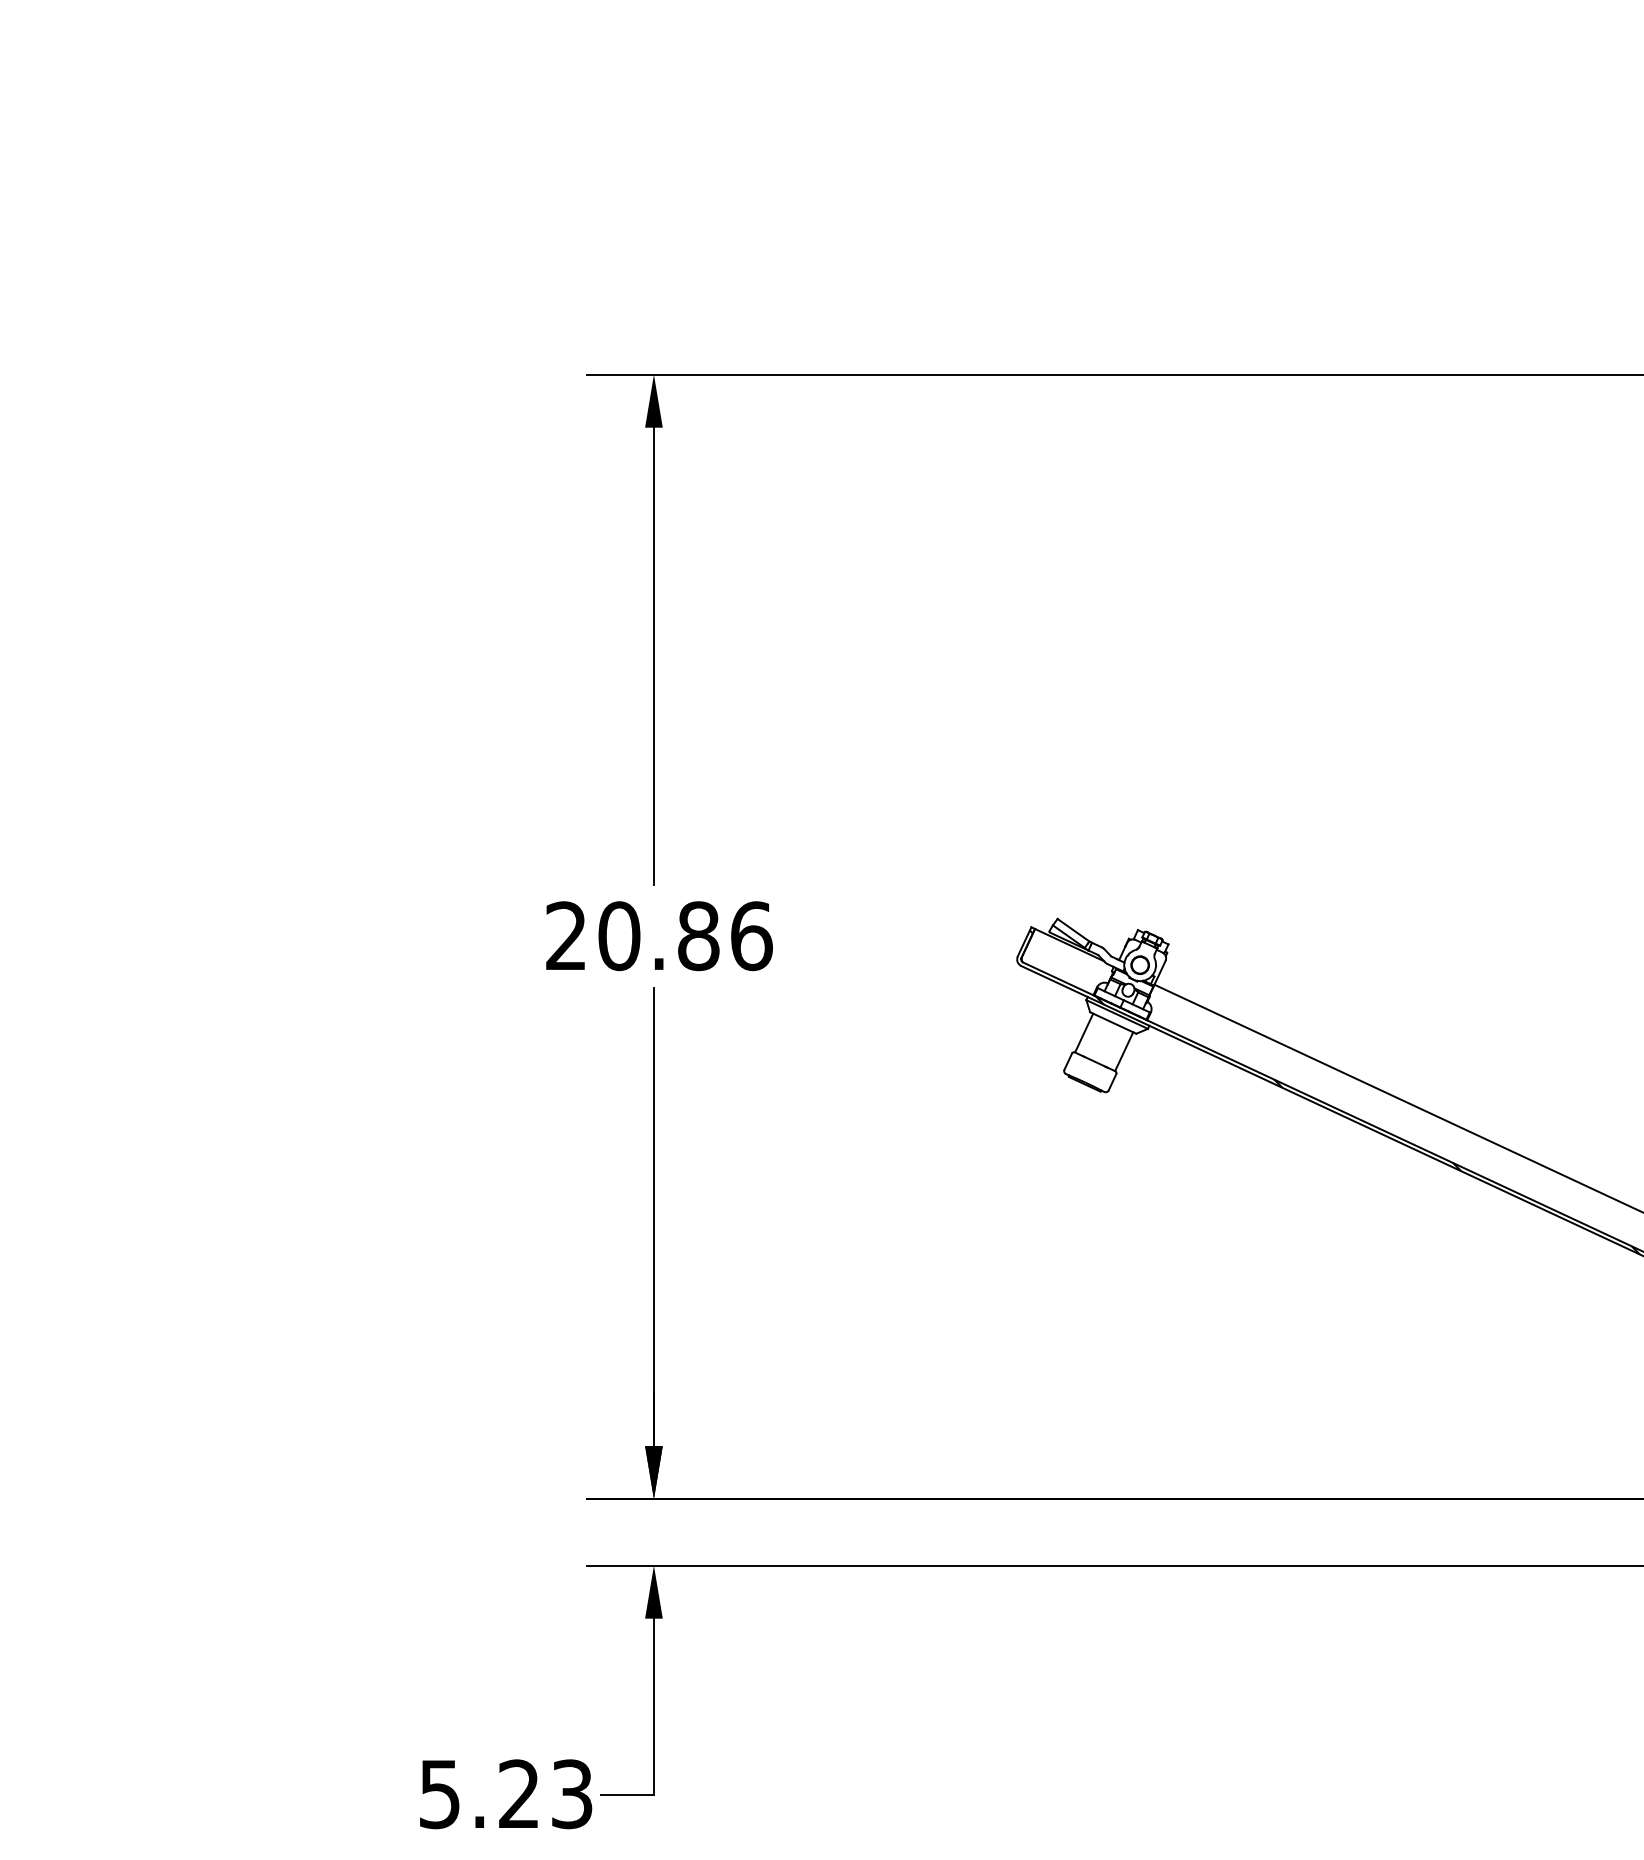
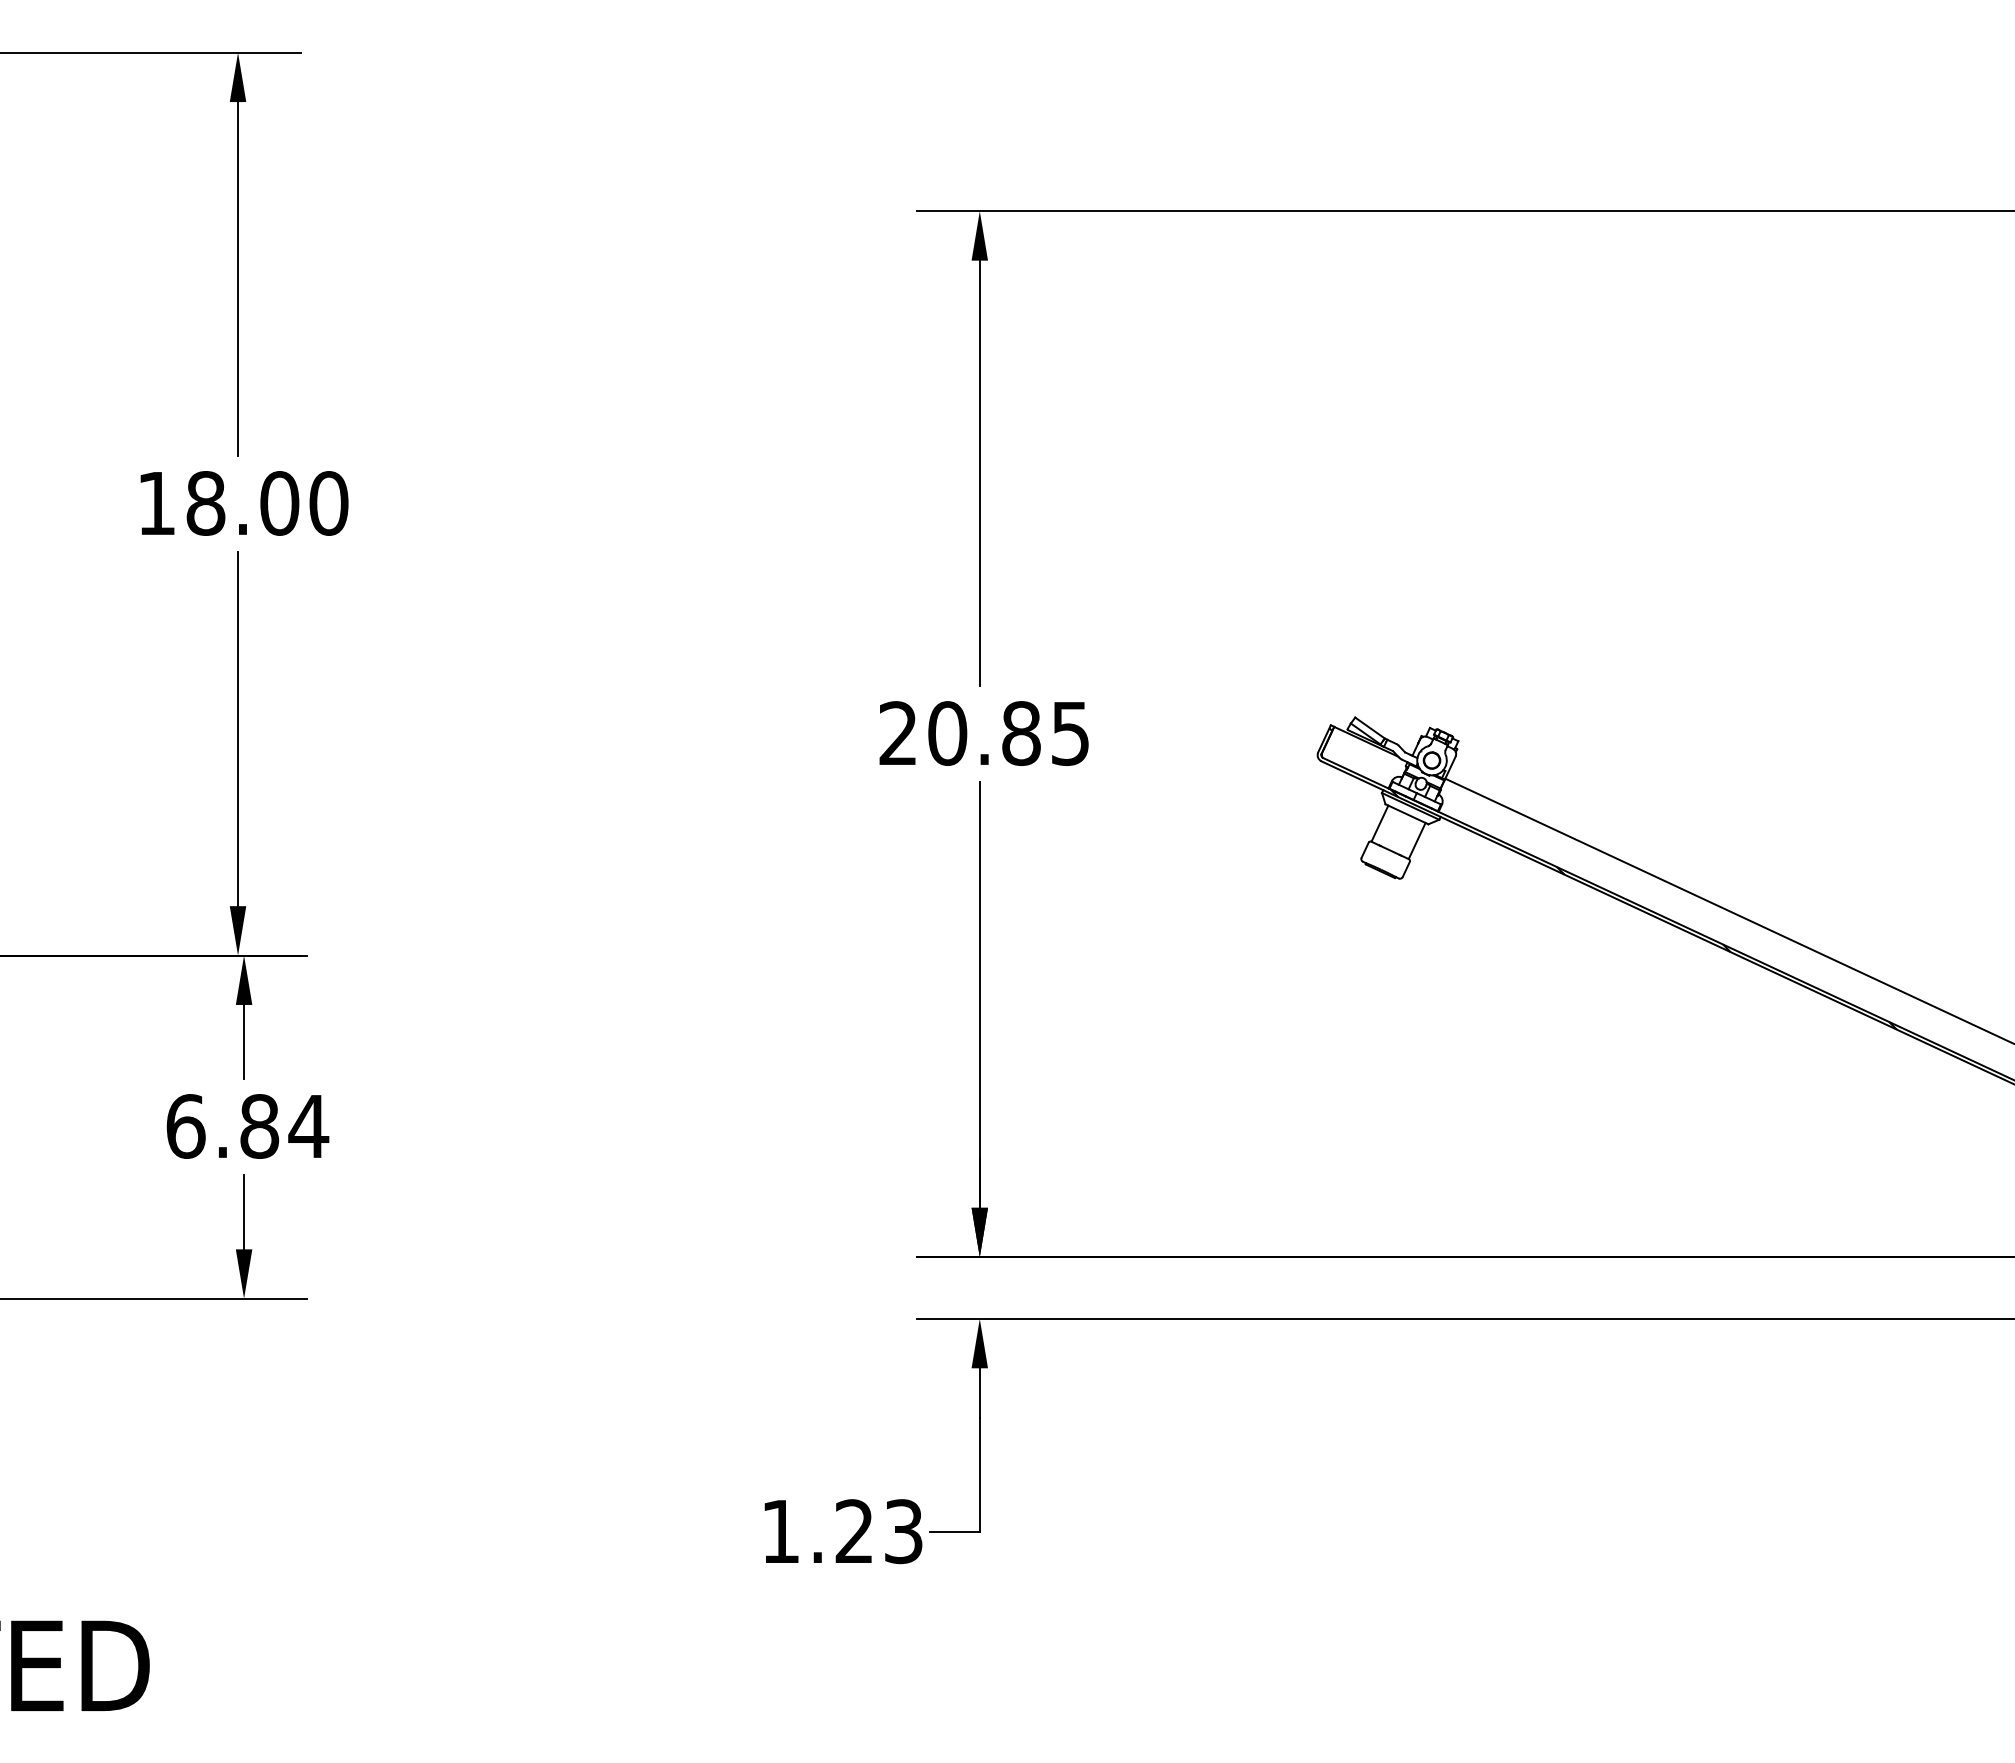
text: (751, 936) -> (1070, 733), 20.86 -> 20.85
text: (439, 1795) -> (780, 1532), 5.23 -> 1.23

